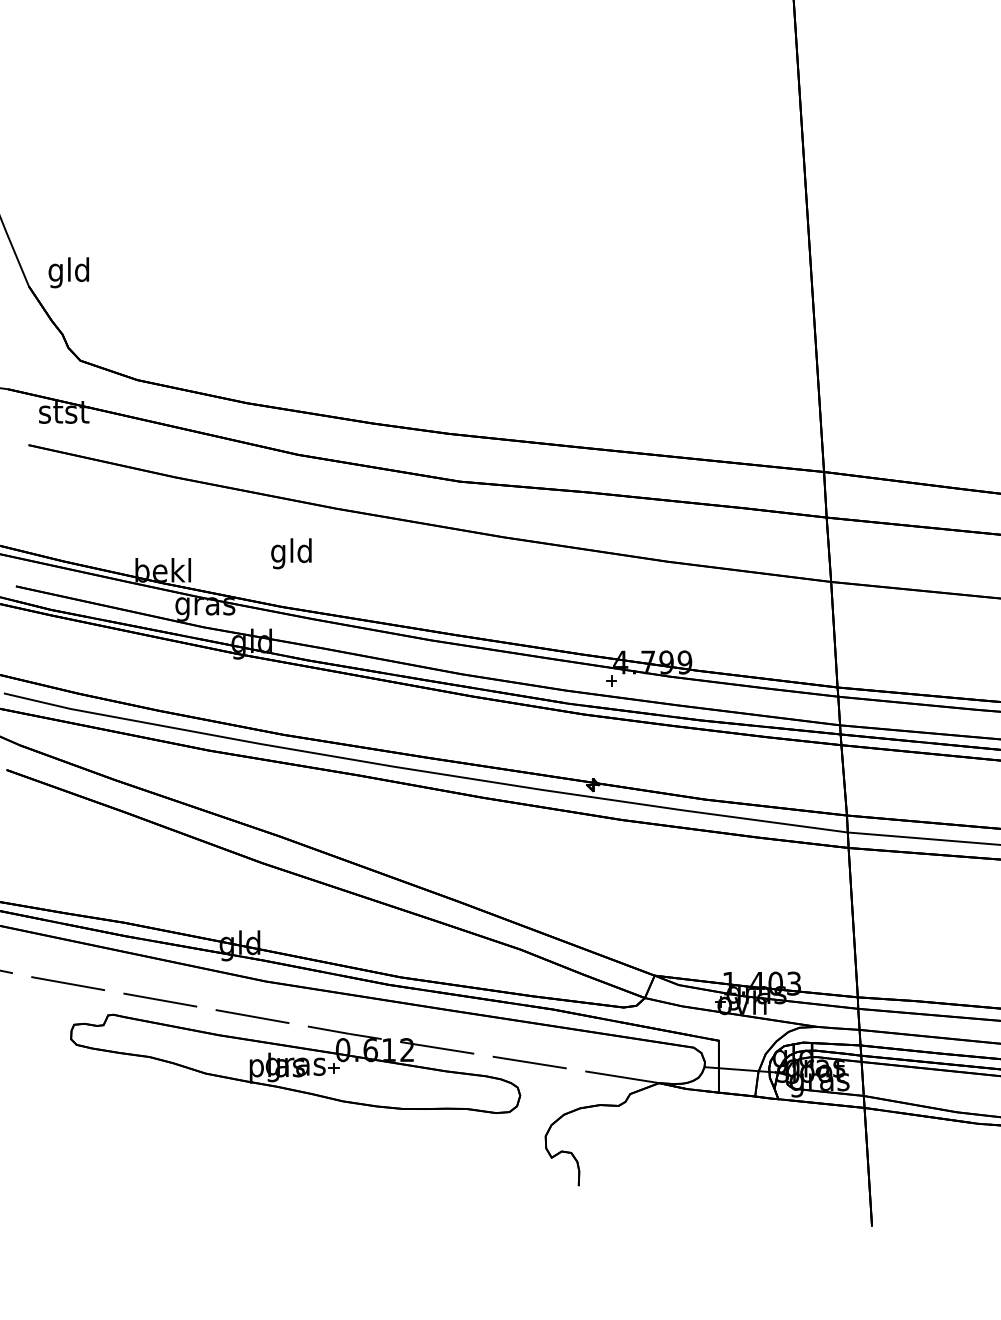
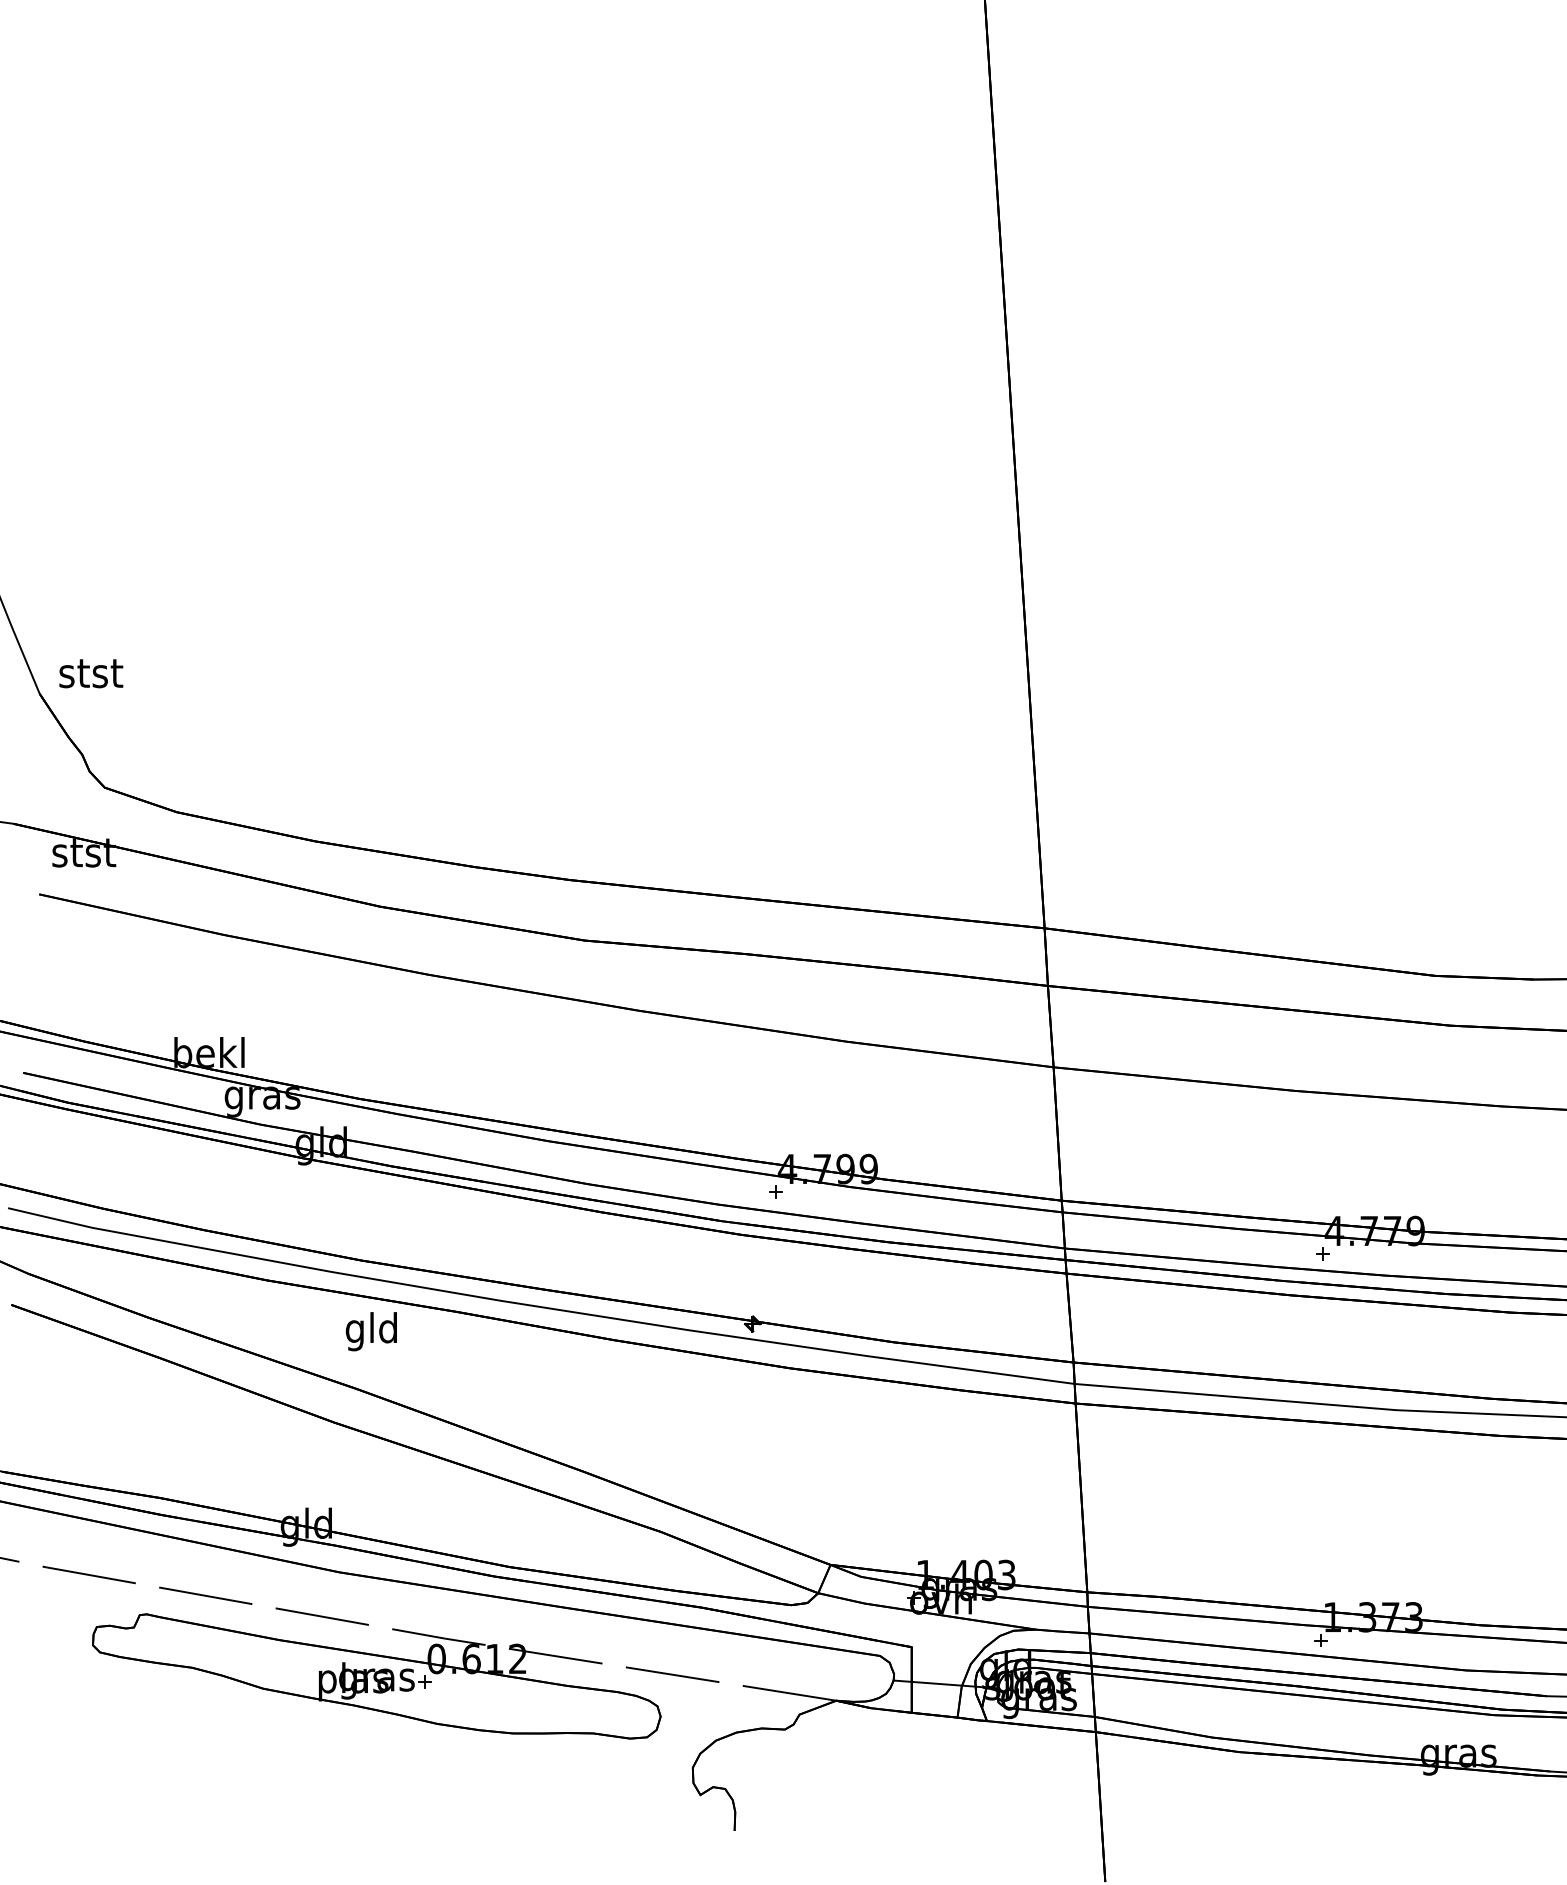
text: (69, 272) -> (91, 676), gld -> stst
text: (290, 553) -> (370, 1331), moved

